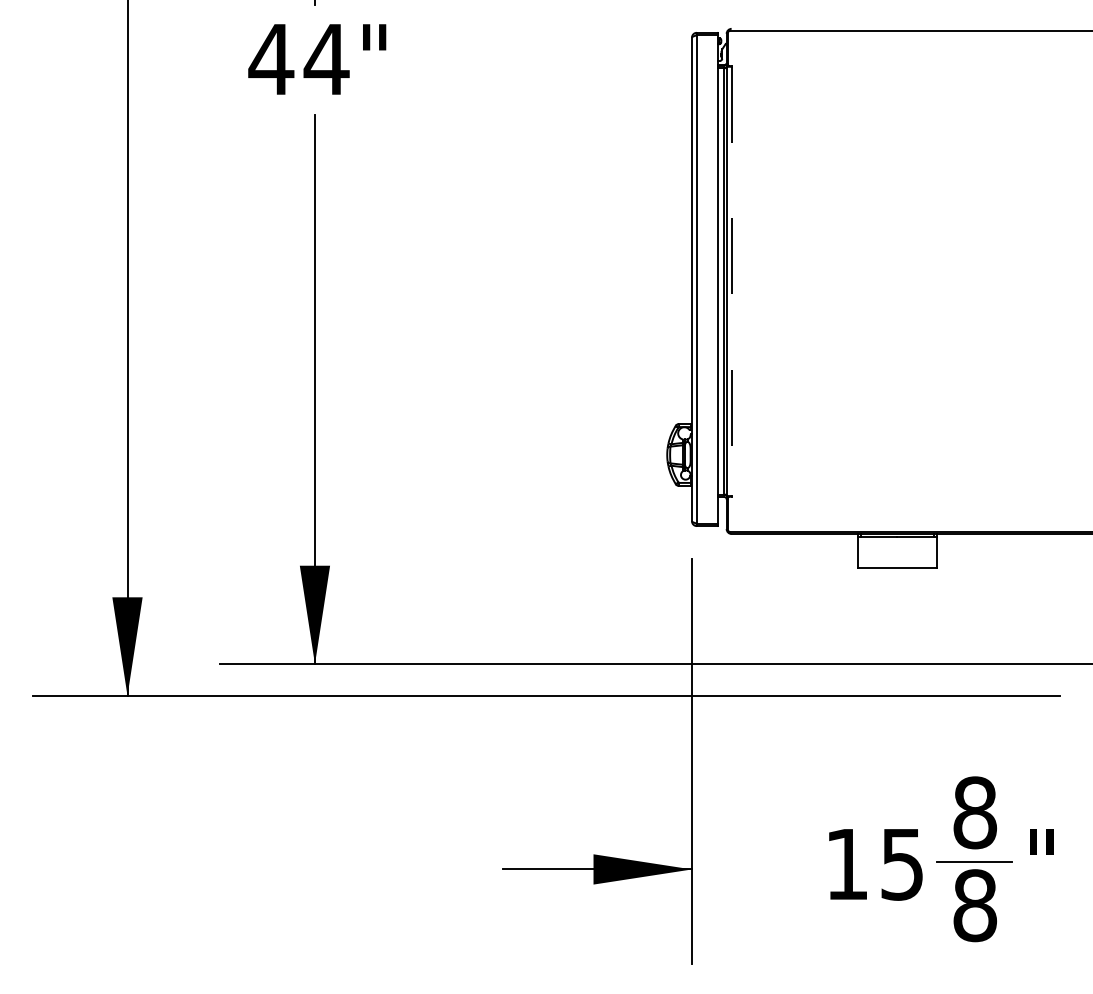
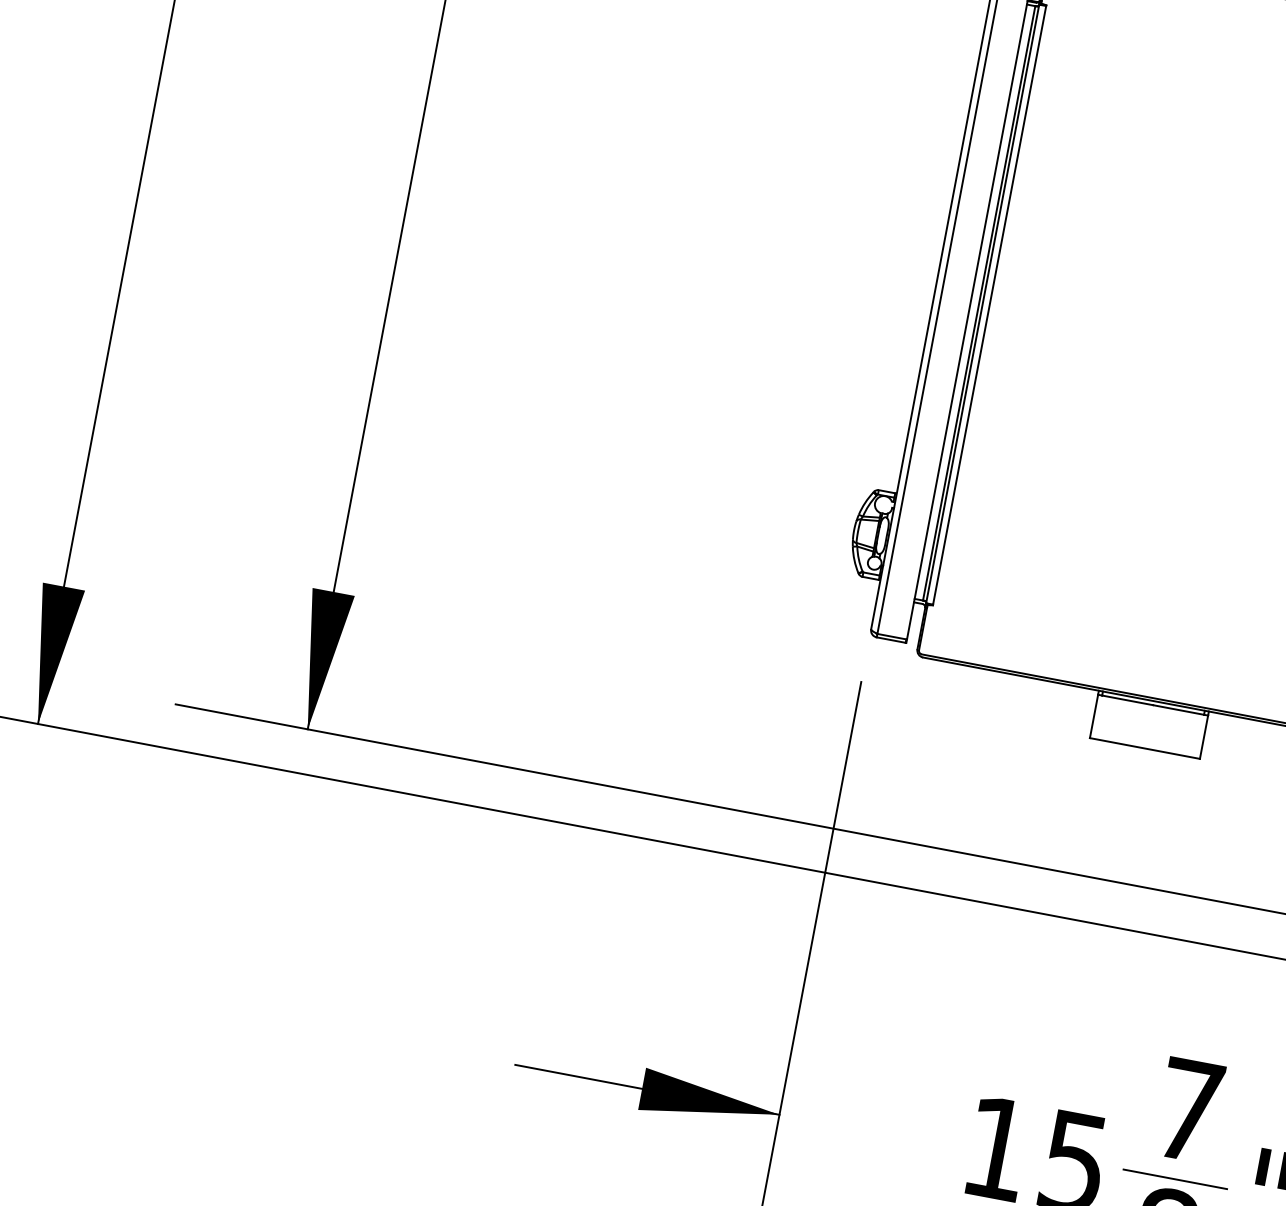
line: (731, 281) -> (989, 305), dashed -> solid
text: (975, 812) -> (1189, 1110), 8 -> 7

